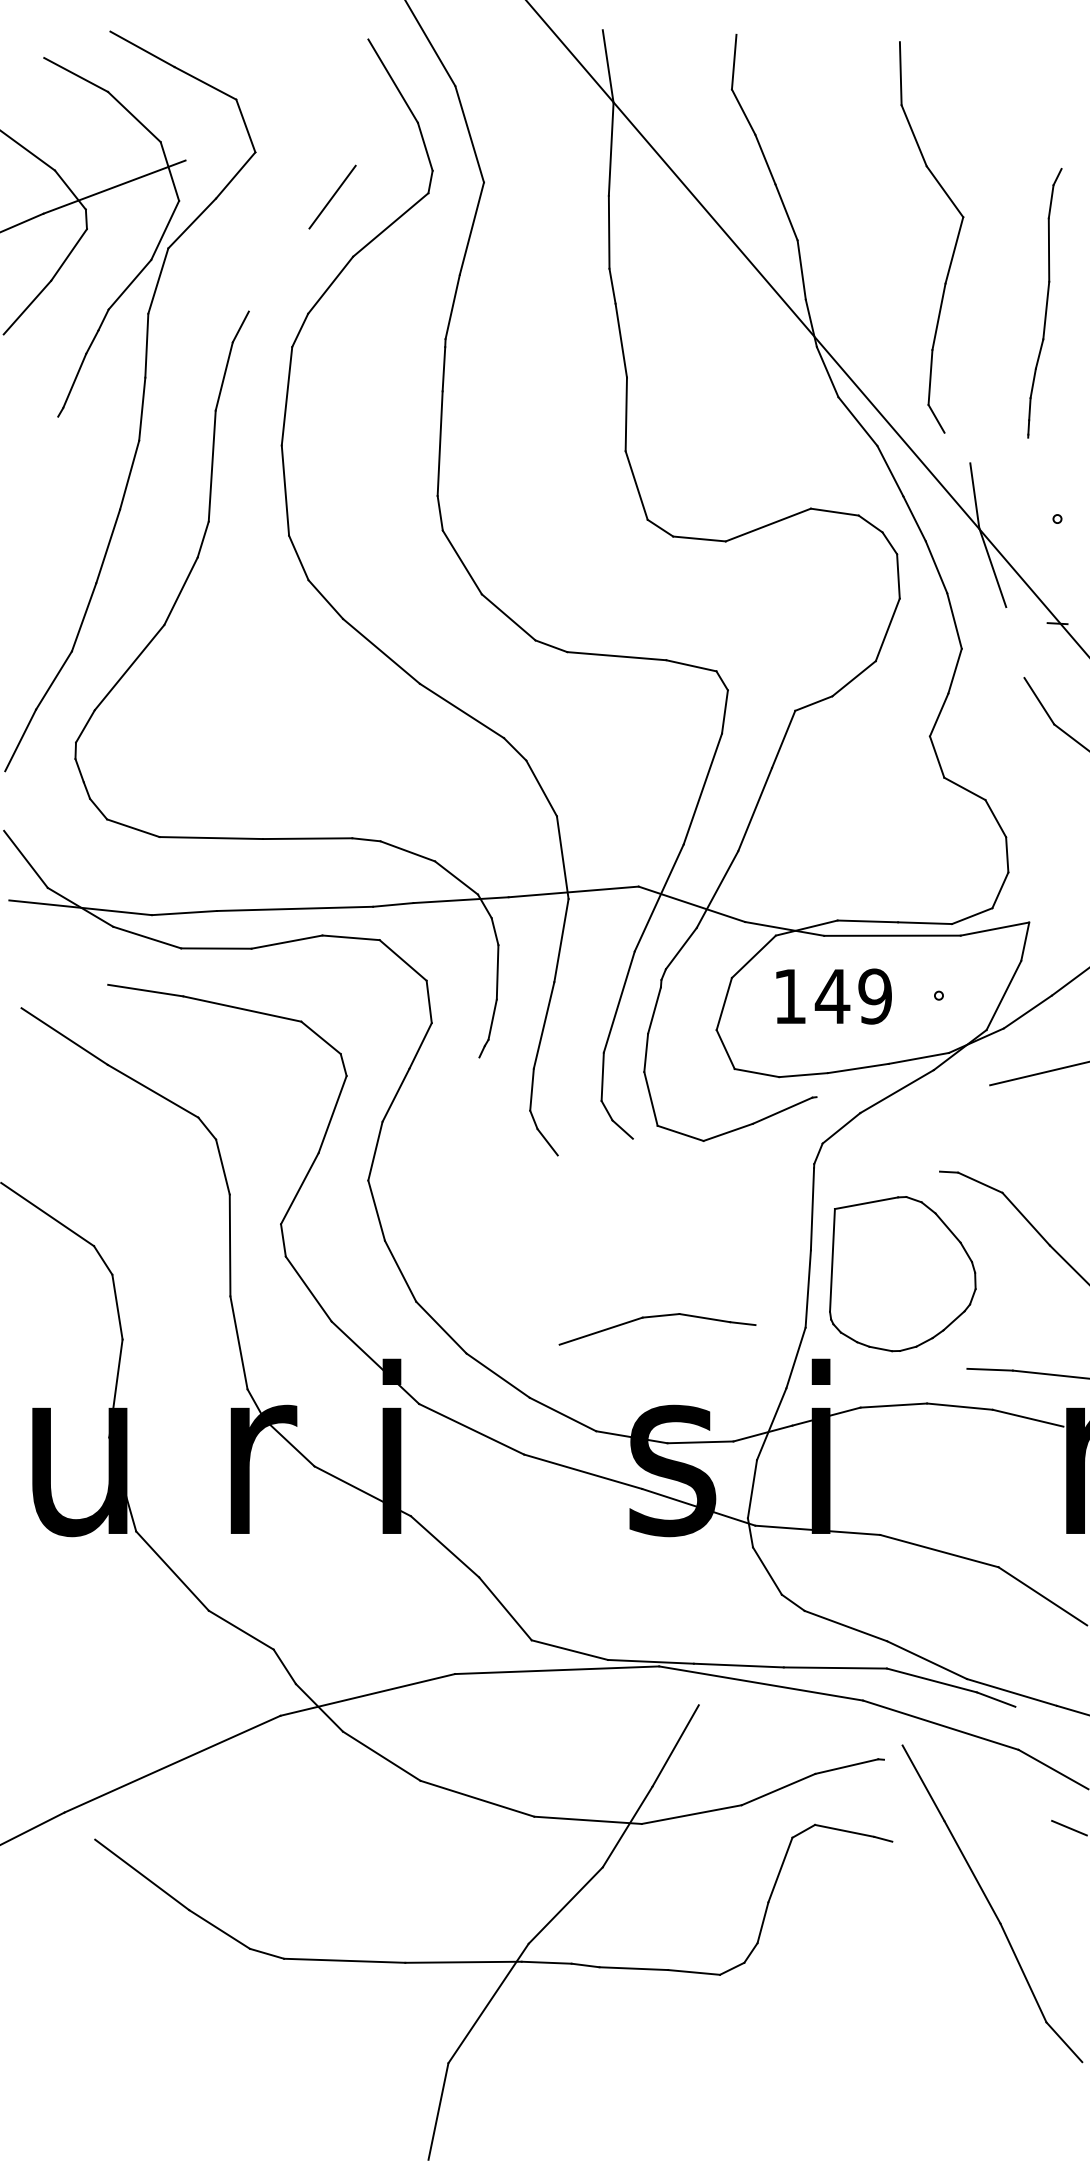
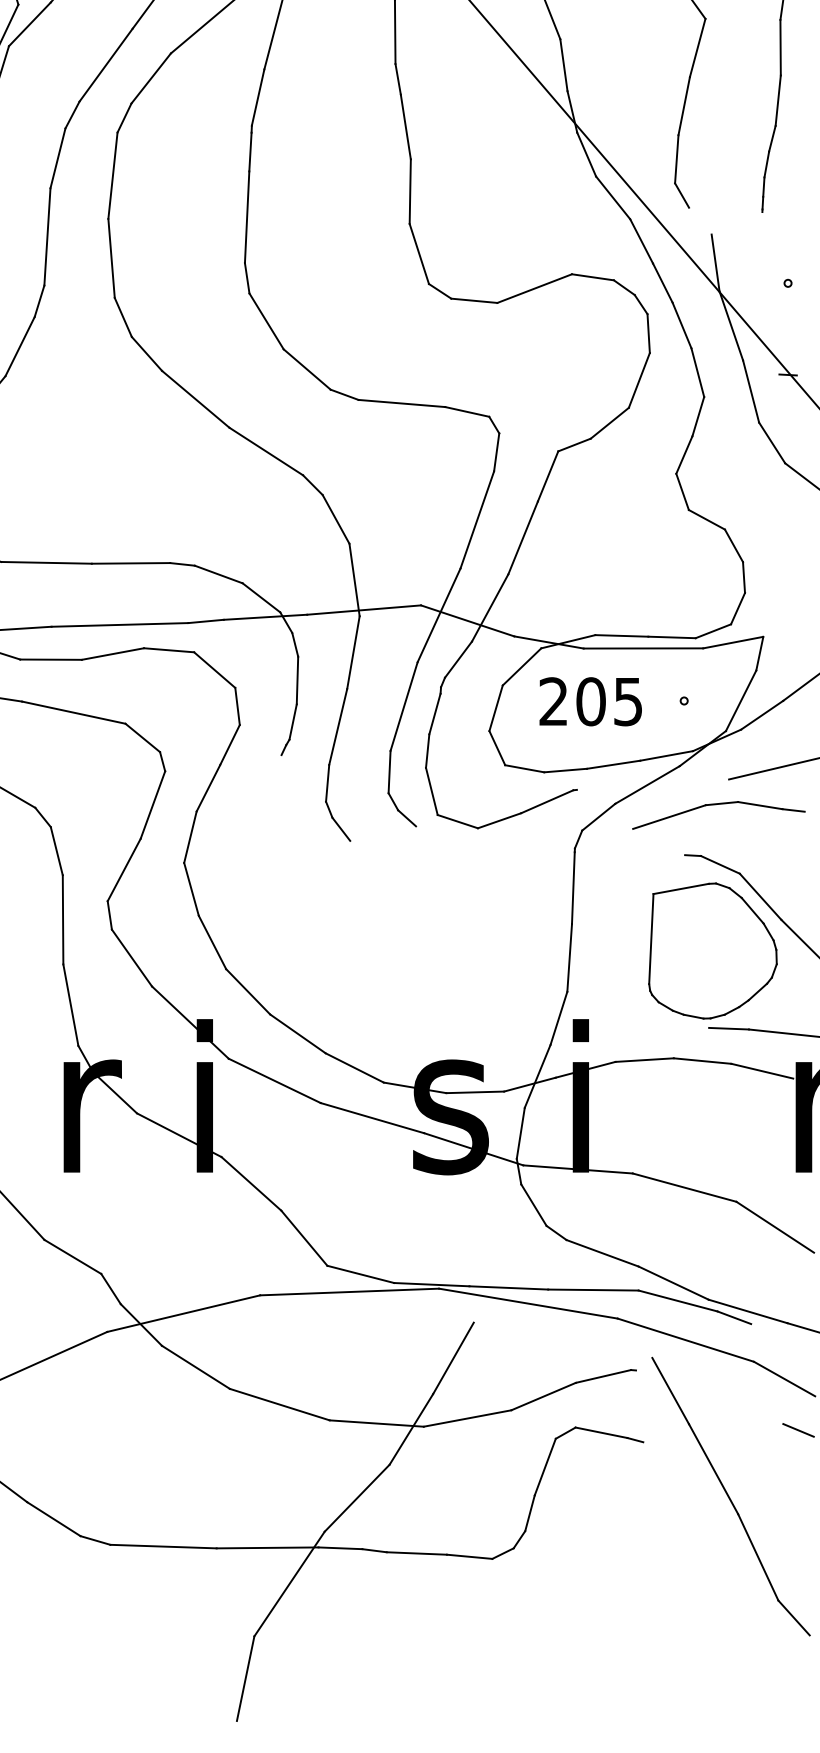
line: (278, 269) -> (105, 64), added
line: (1015, 642) -> (751, 391), added
text: (832, 996) -> (590, 701), 149 -> 205
part: (902, 1274) -> (712, 951), moved
part: (657, 1317) -> (718, 805), moved

